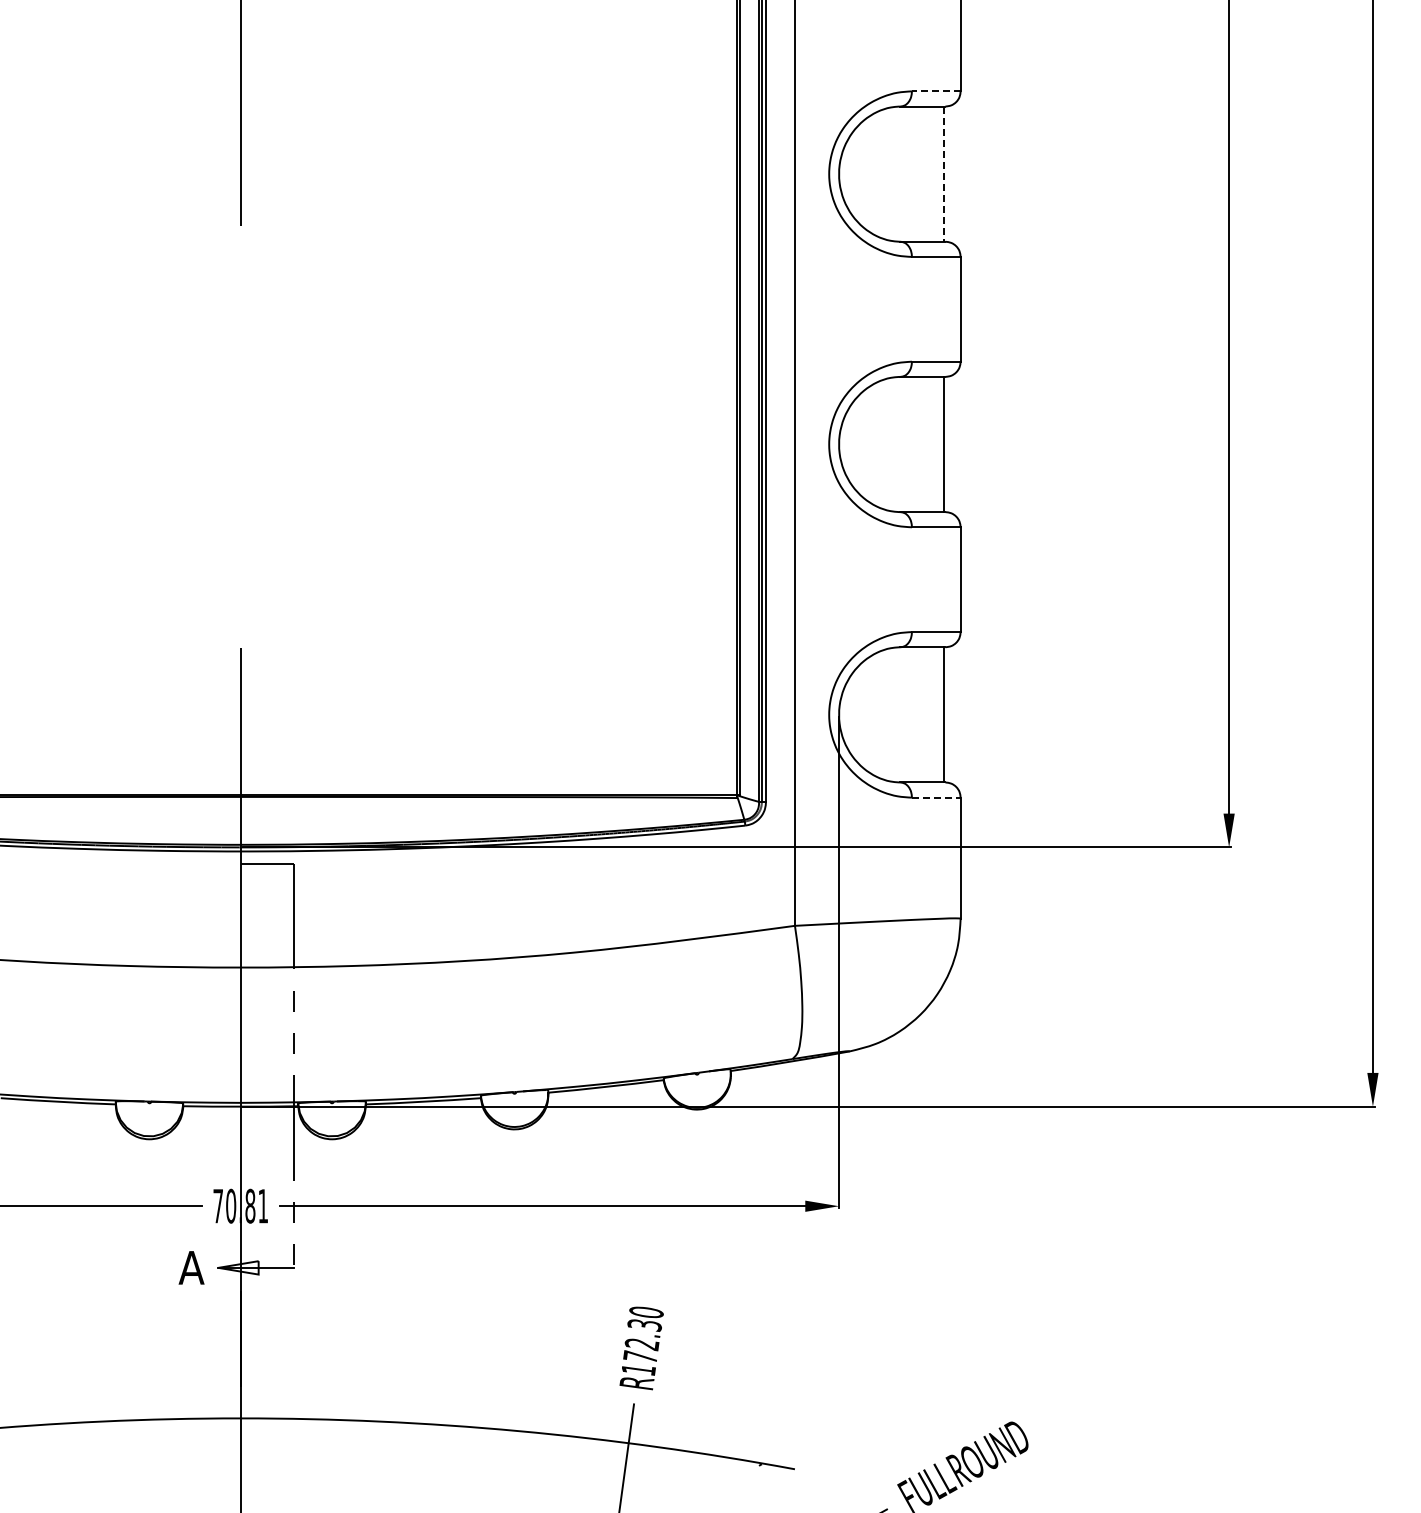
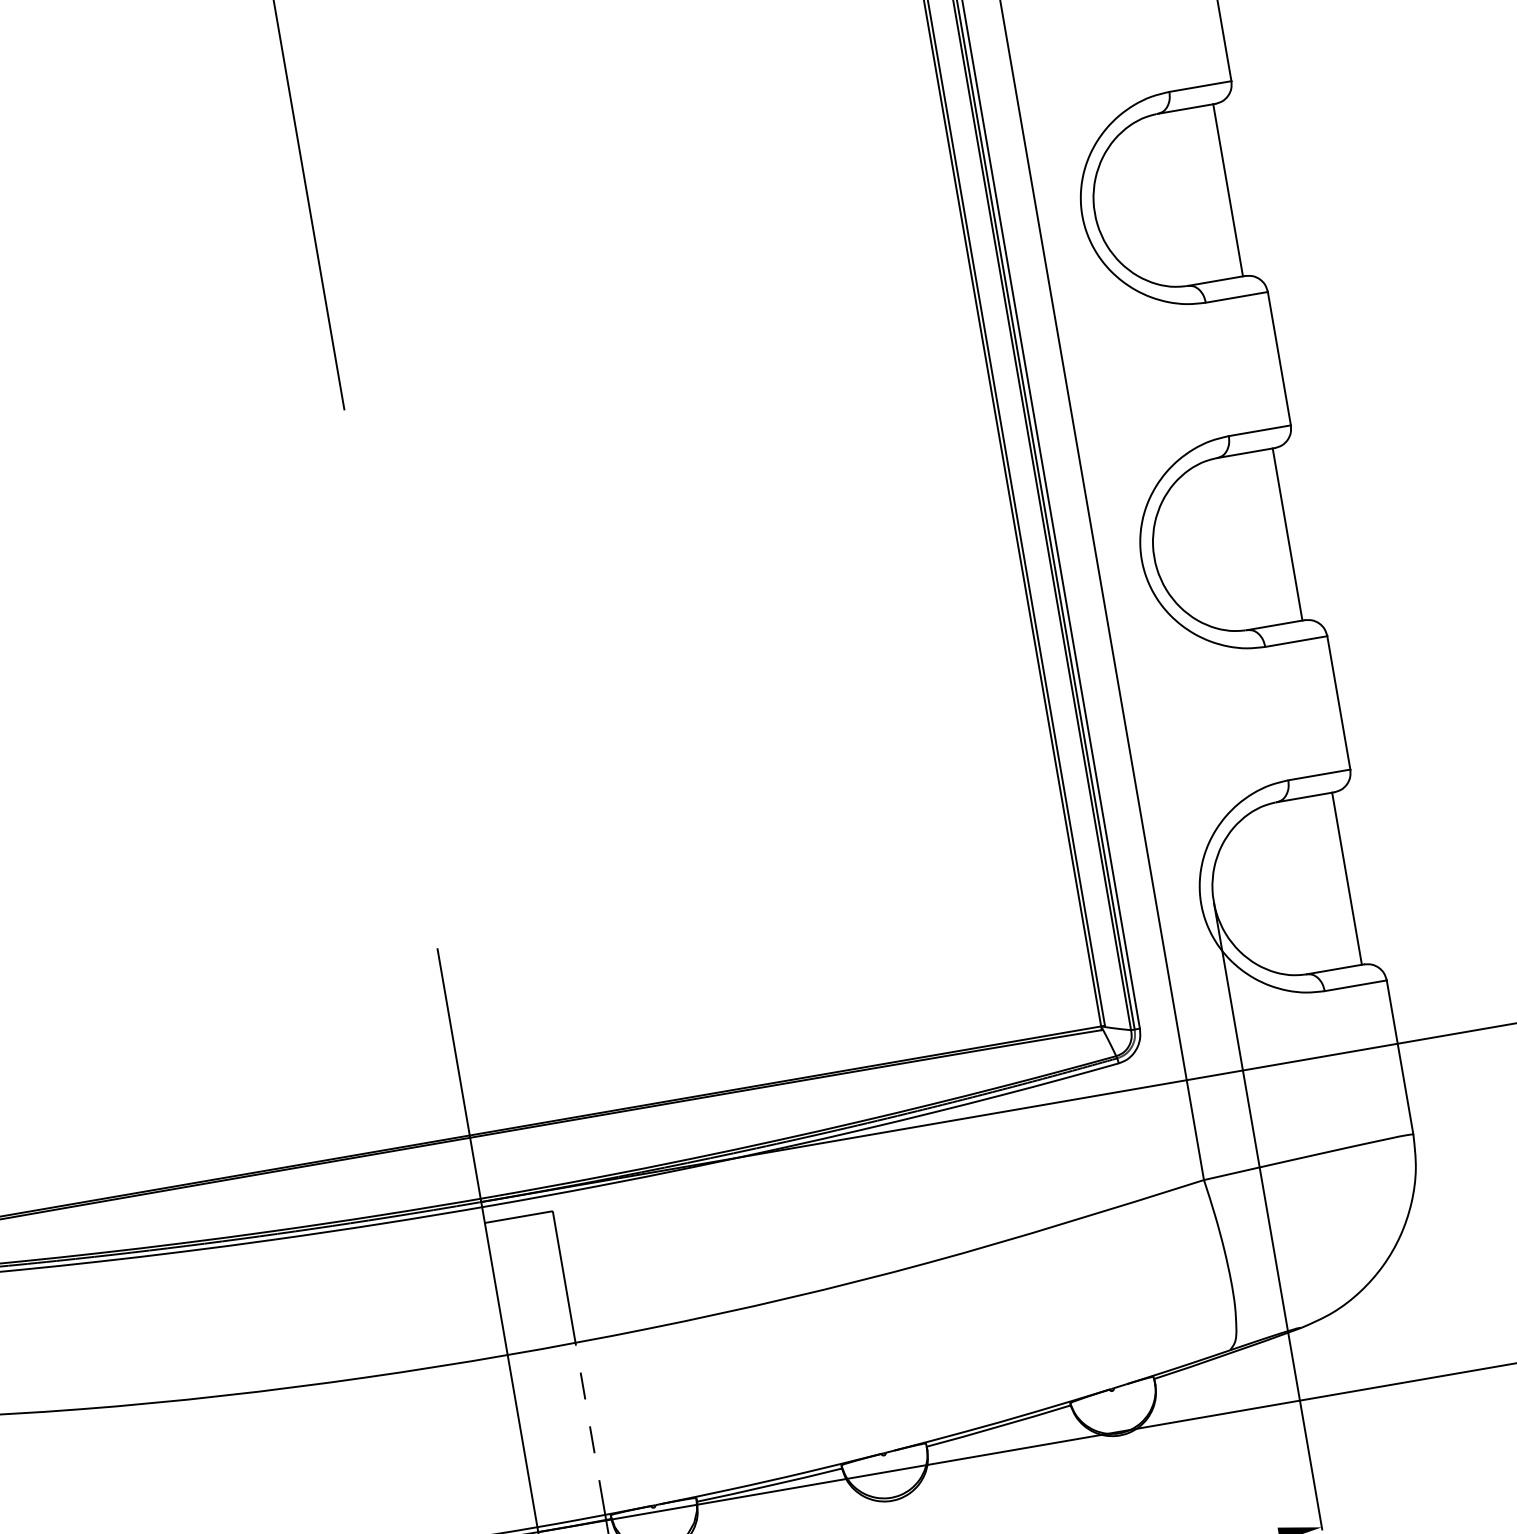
line: (935, 91) -> (1199, 86), dashed -> solid
line: (943, 174) -> (1227, 190), dashed -> solid
line: (936, 797) -> (1355, 985), dashed -> solid

